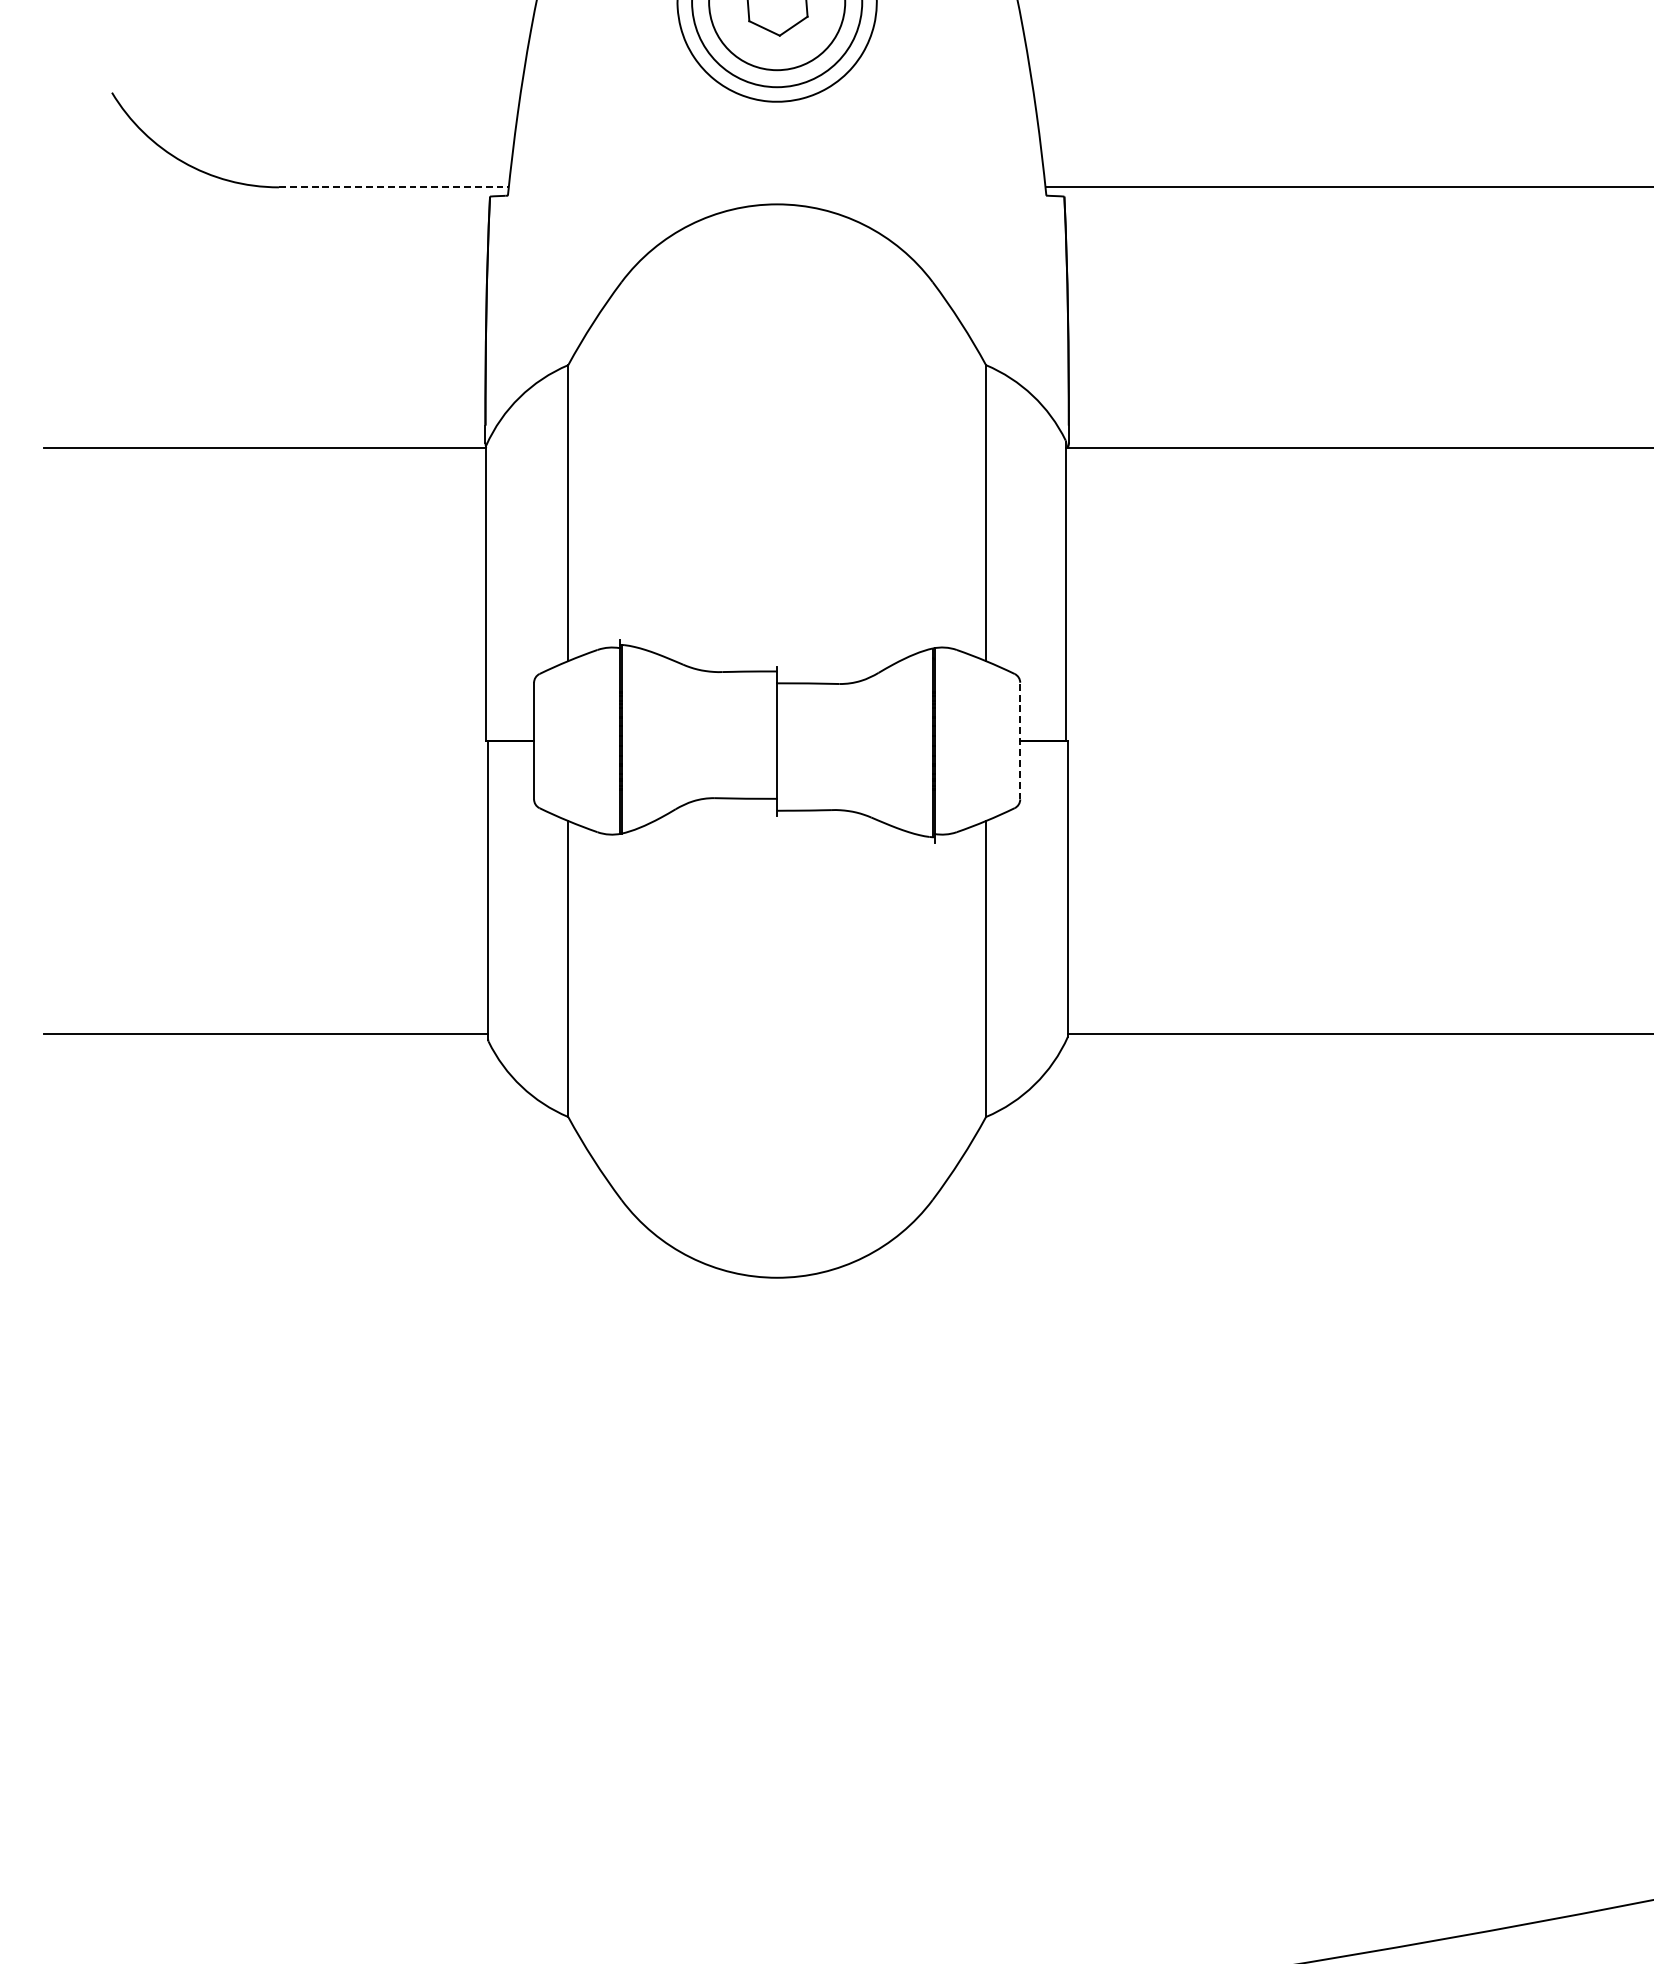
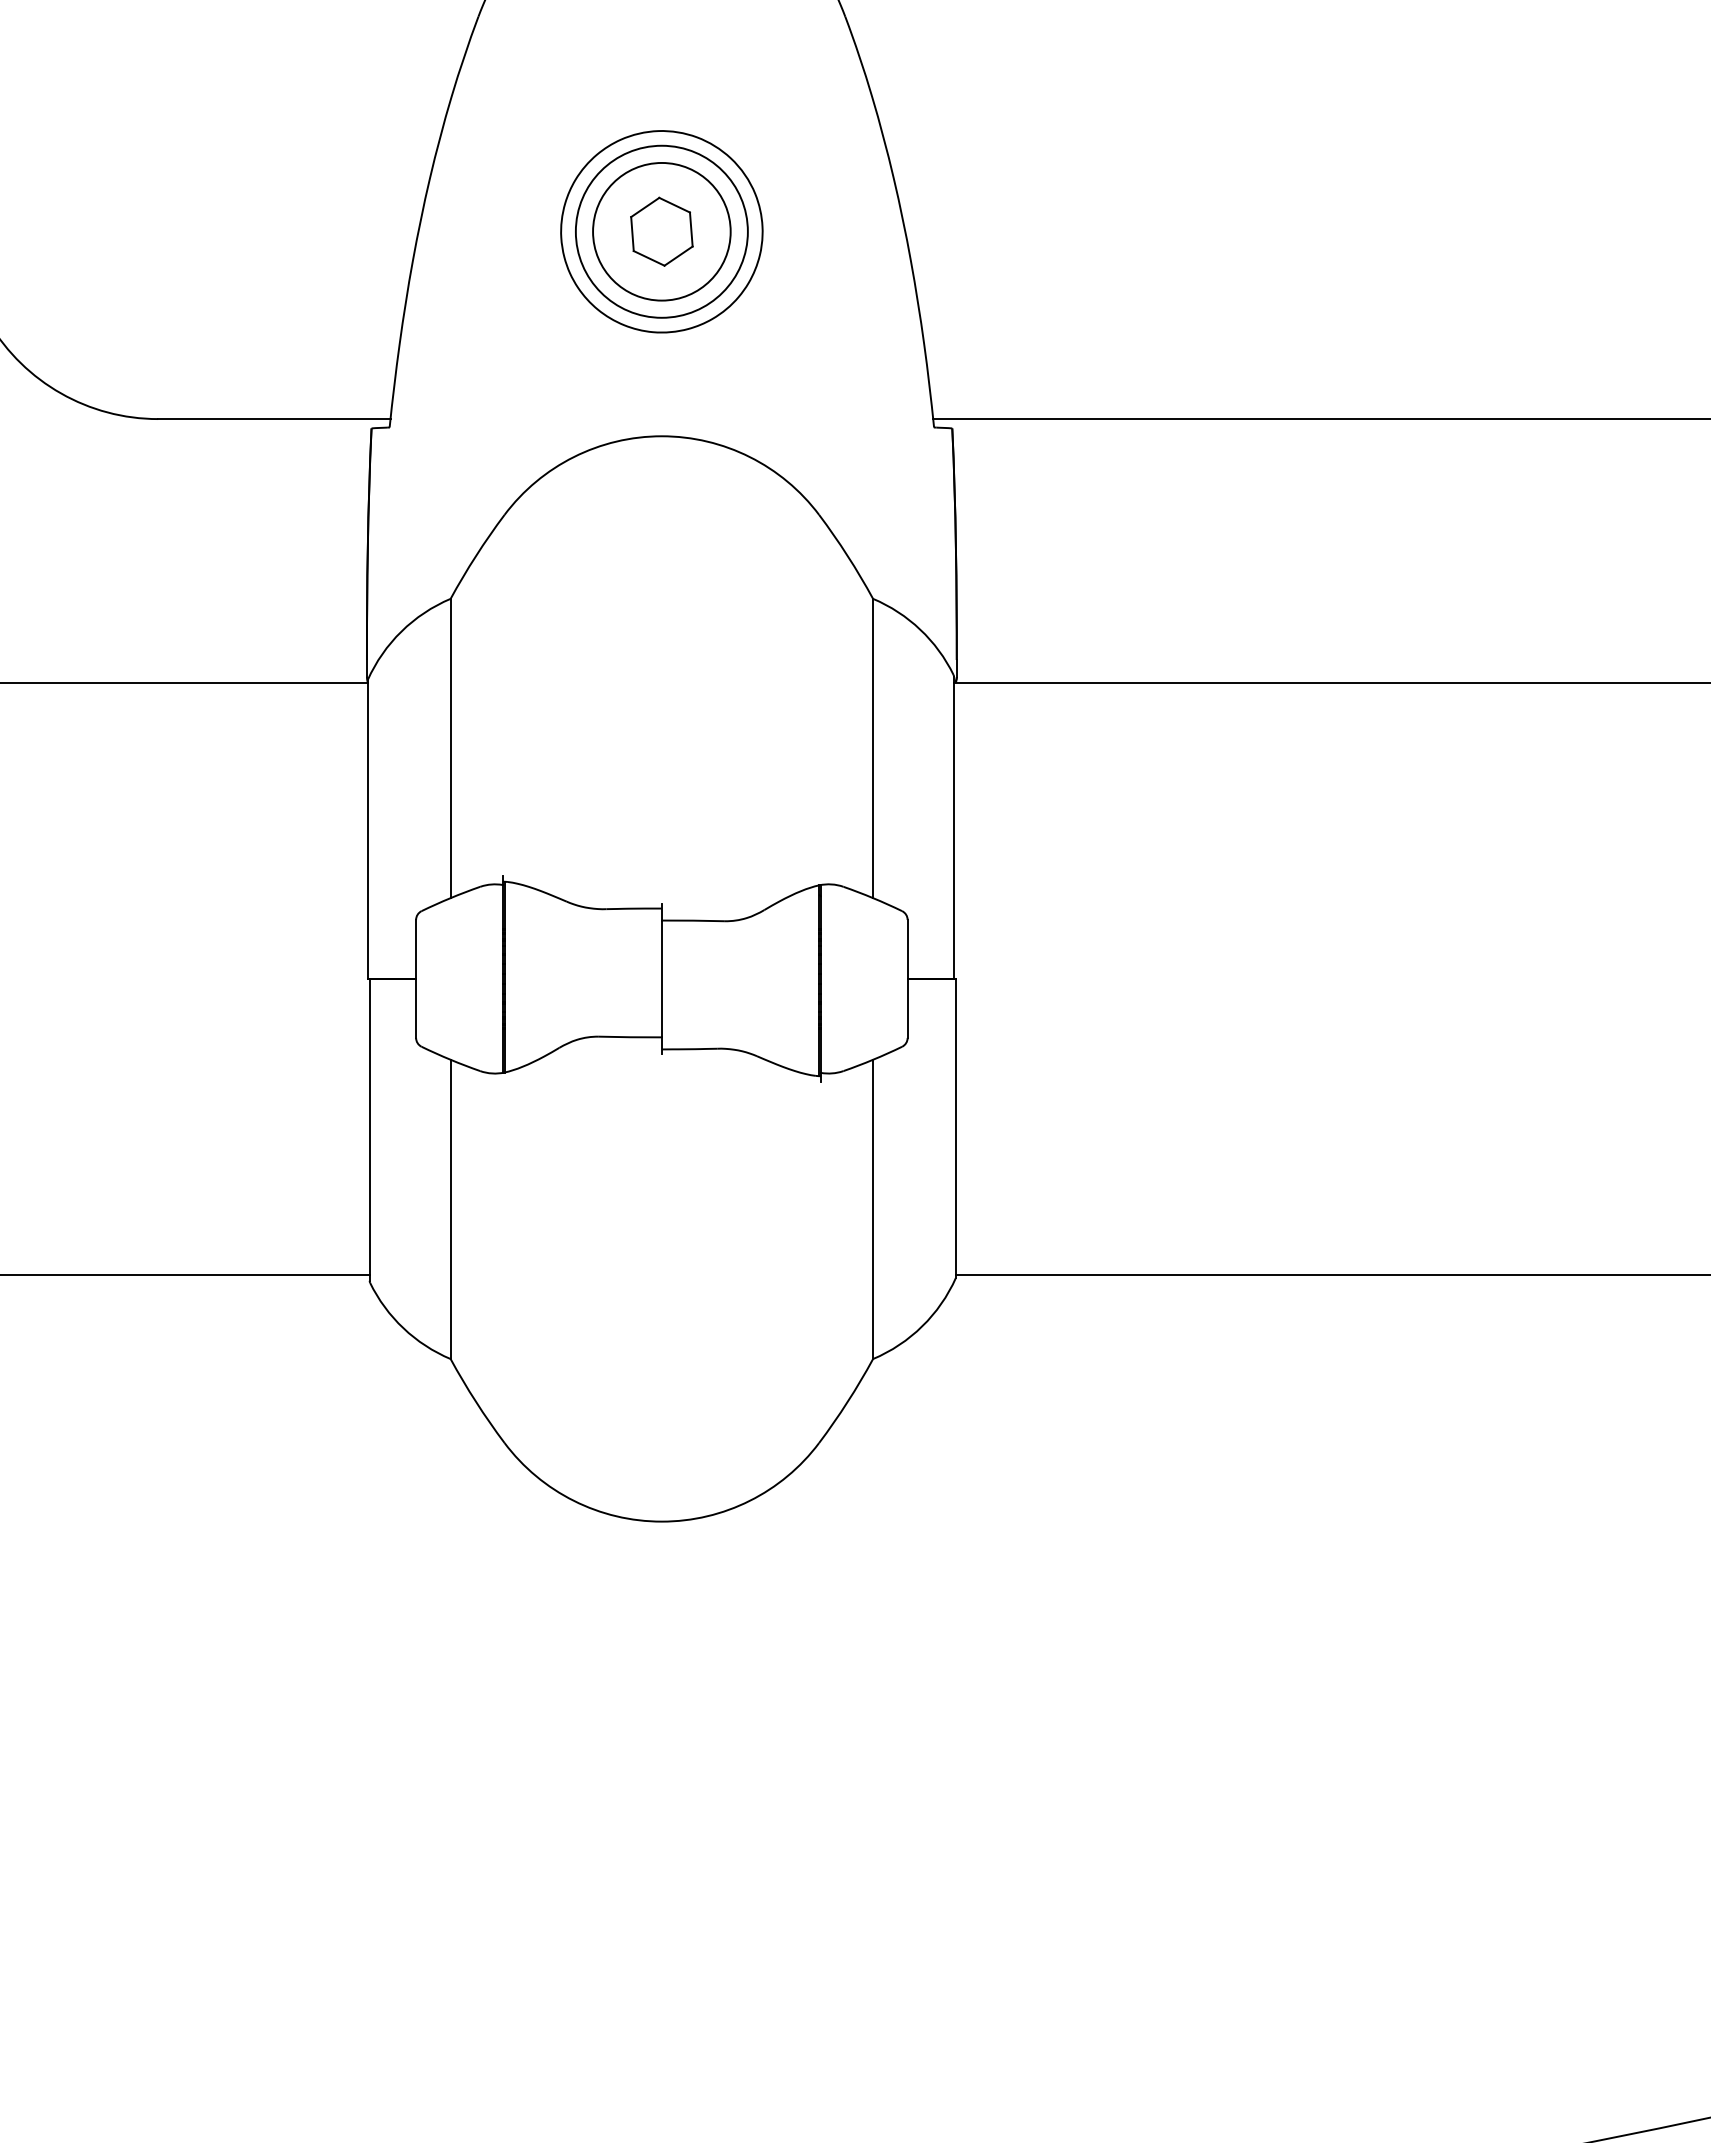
line: (394, 187) -> (274, 419), dashed -> solid
line: (1020, 740) -> (907, 978), dashed -> solid

